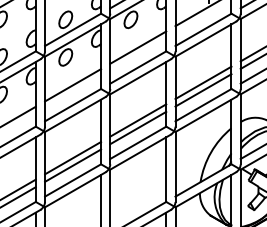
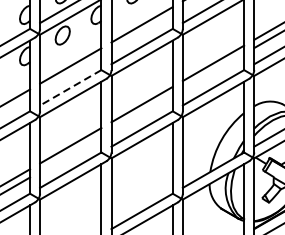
line: (203, 90) -> (213, 71), removed
line: (72, 105) -> (70, 88), solid -> dashed
line: (138, 127) -> (142, 112), removed
line: (73, 165) -> (71, 153), removed

